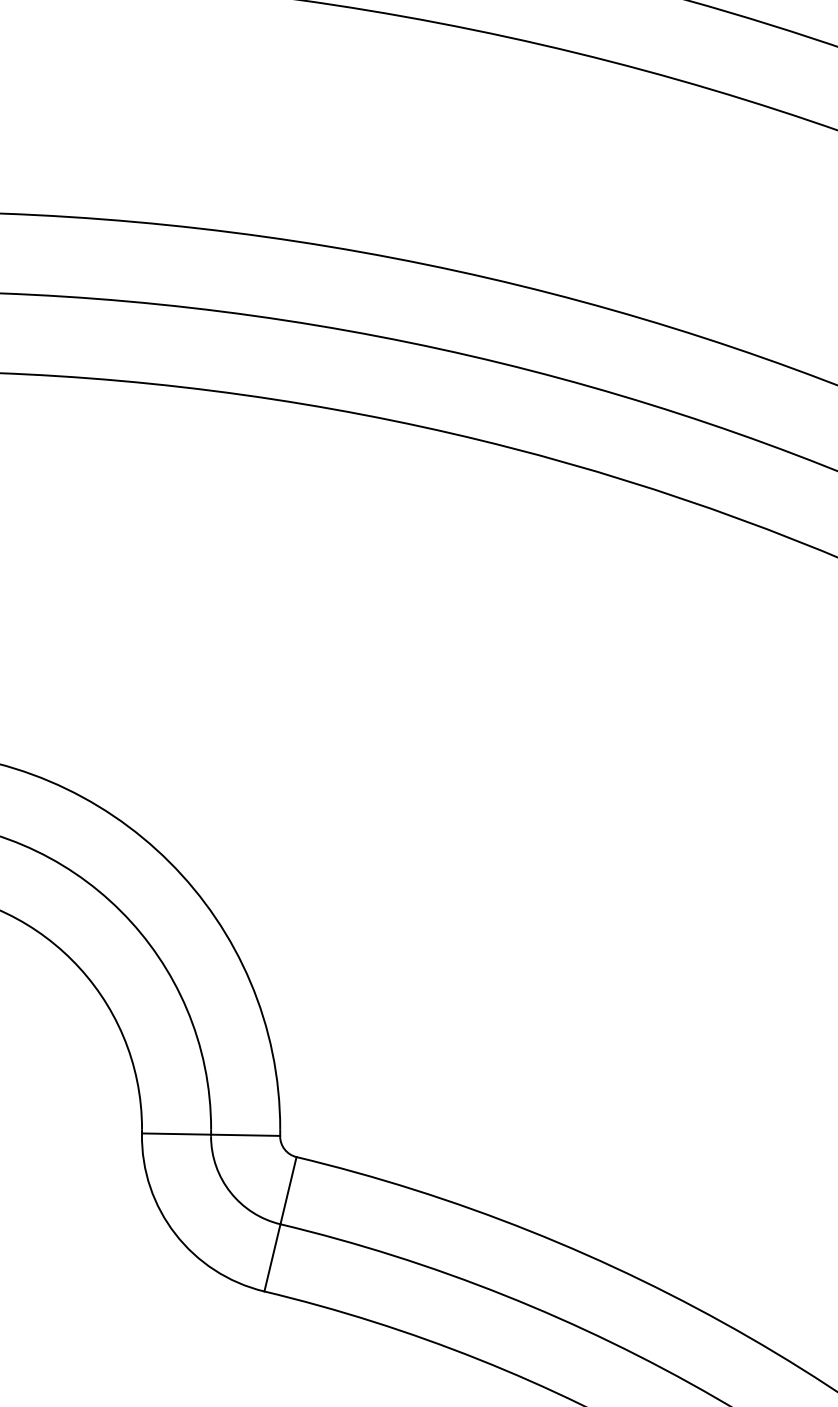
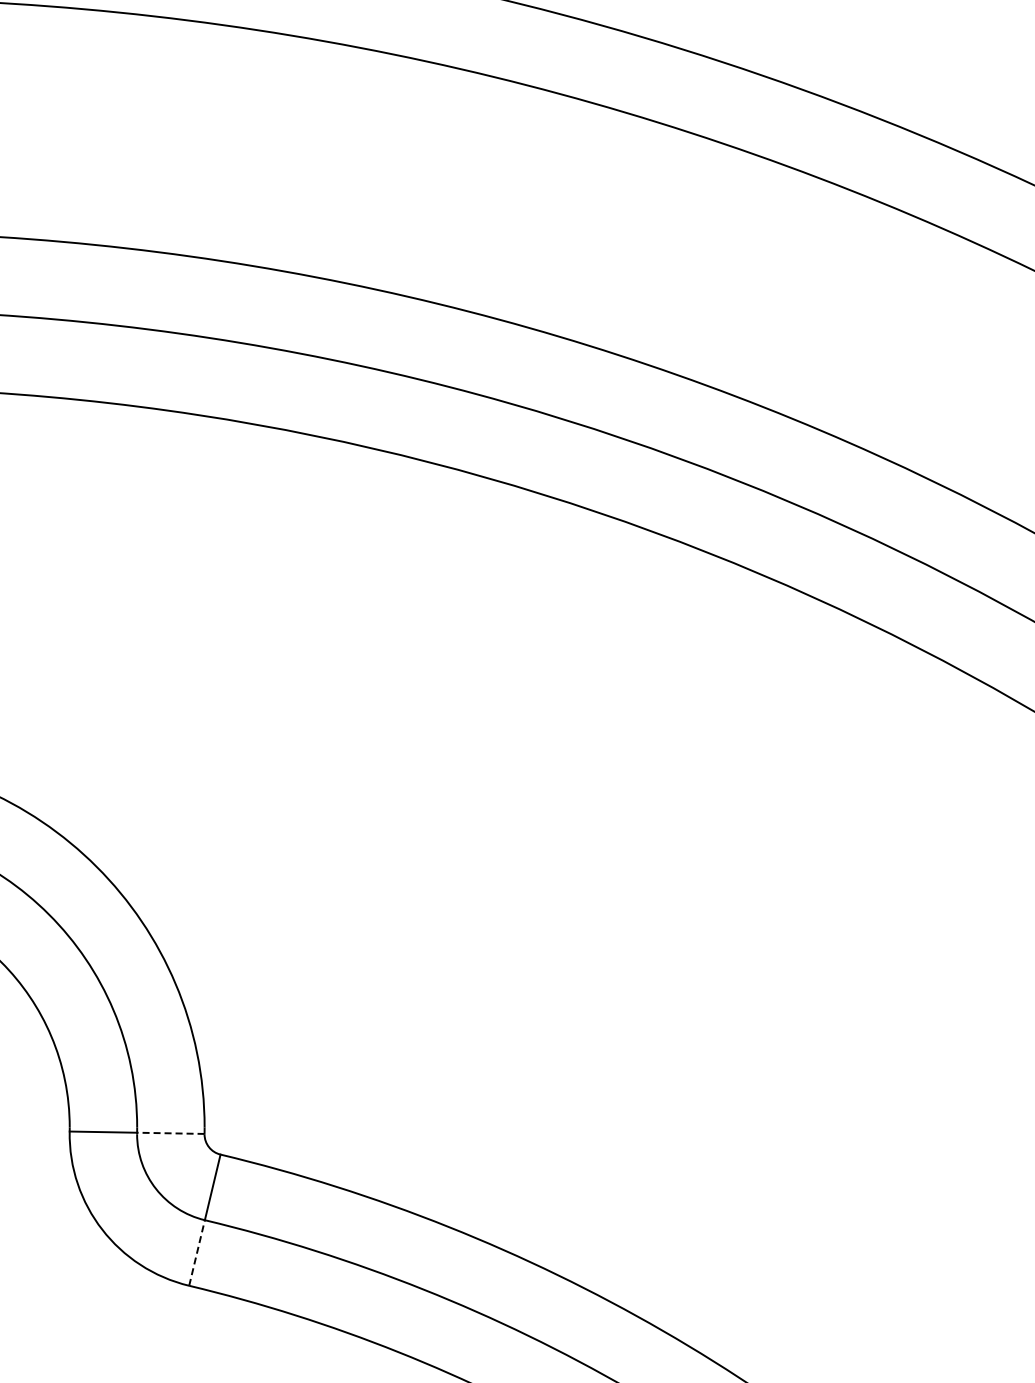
line: (245, 1135) -> (170, 1133), solid -> dashed
line: (272, 1257) -> (197, 1252), solid -> dashed

